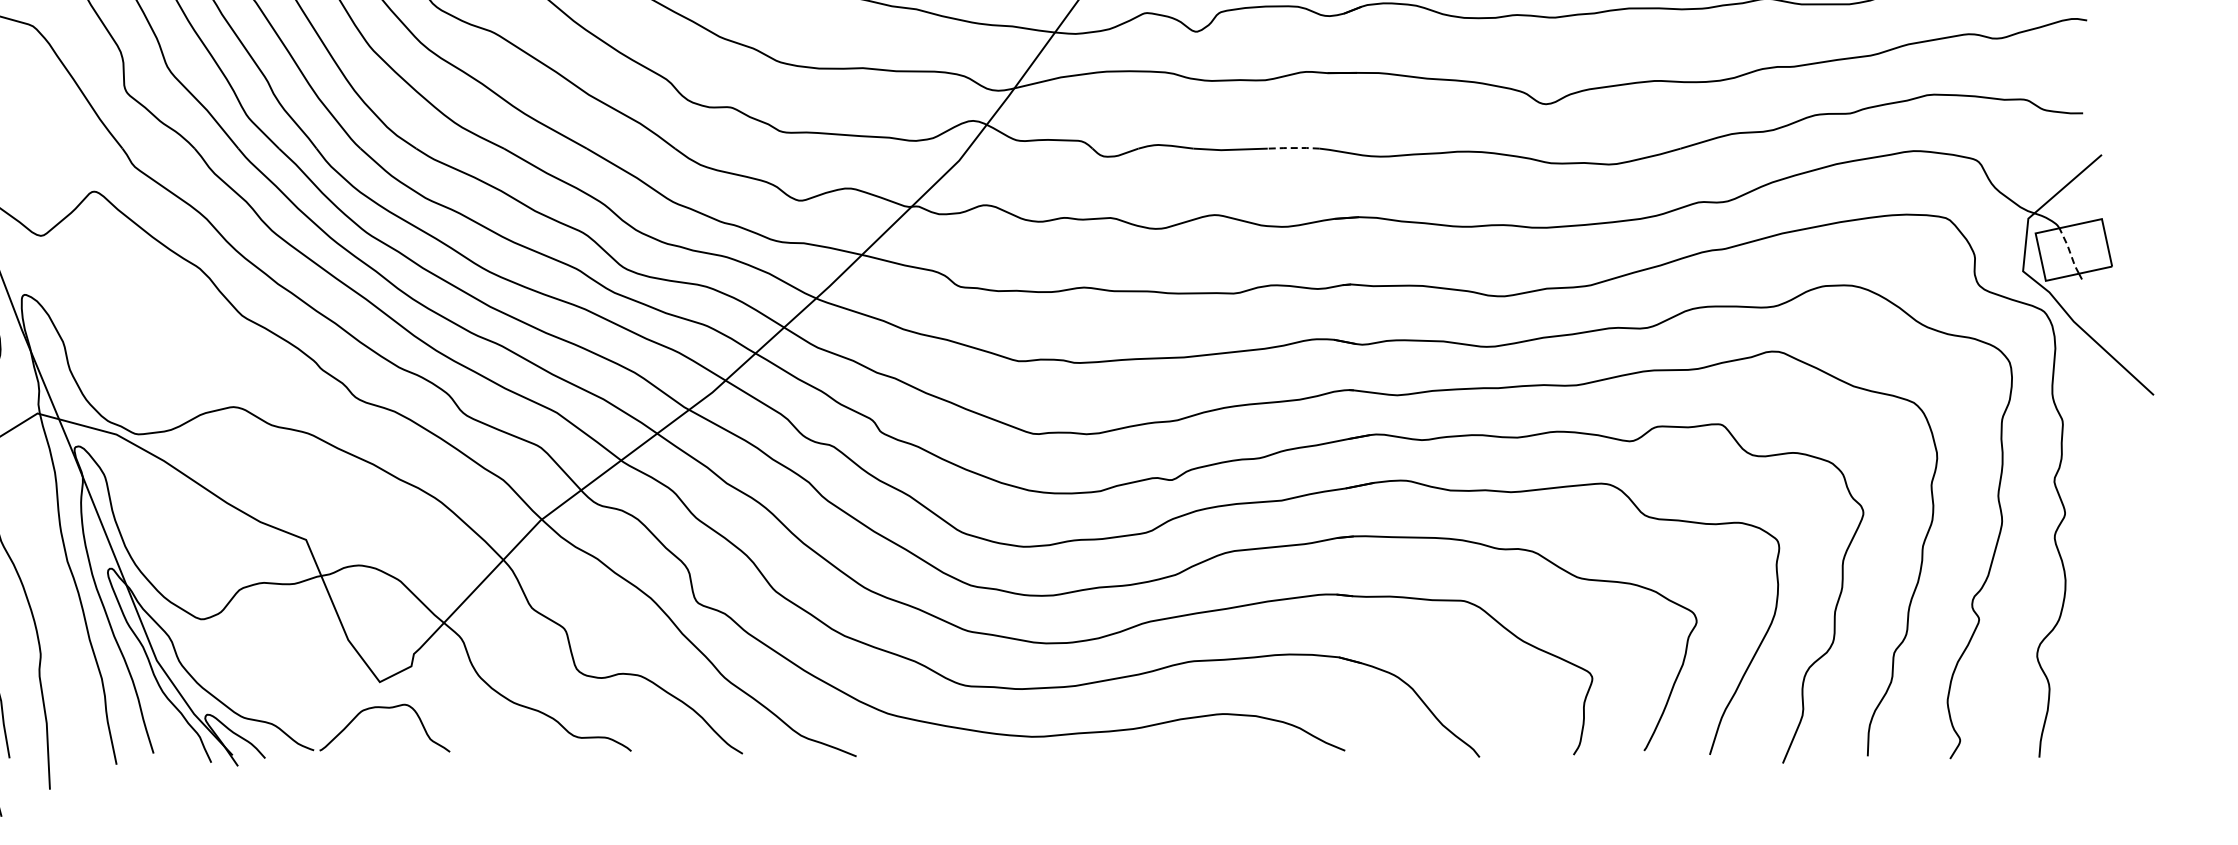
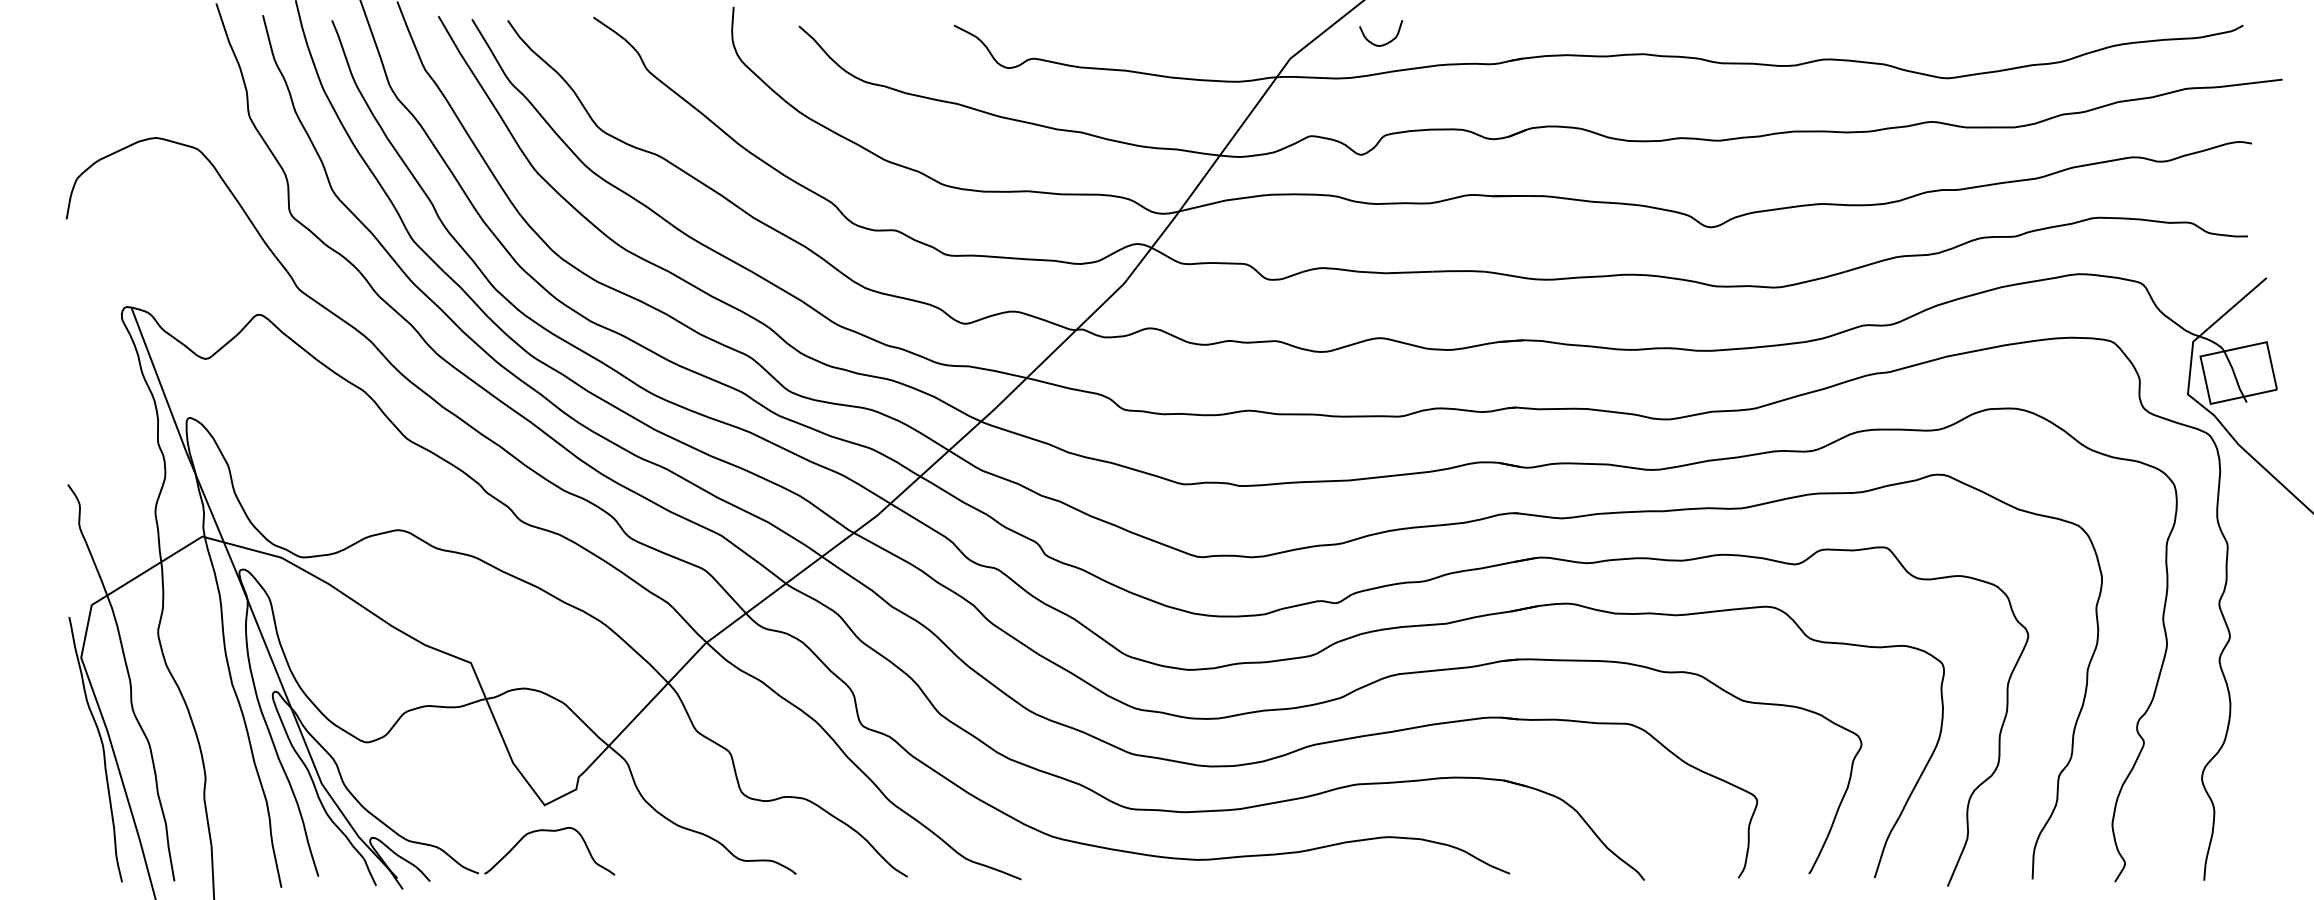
line: (1293, 148) -> (1458, 271), dashed -> solid
line: (2069, 251) -> (2234, 374), dashed -> solid

